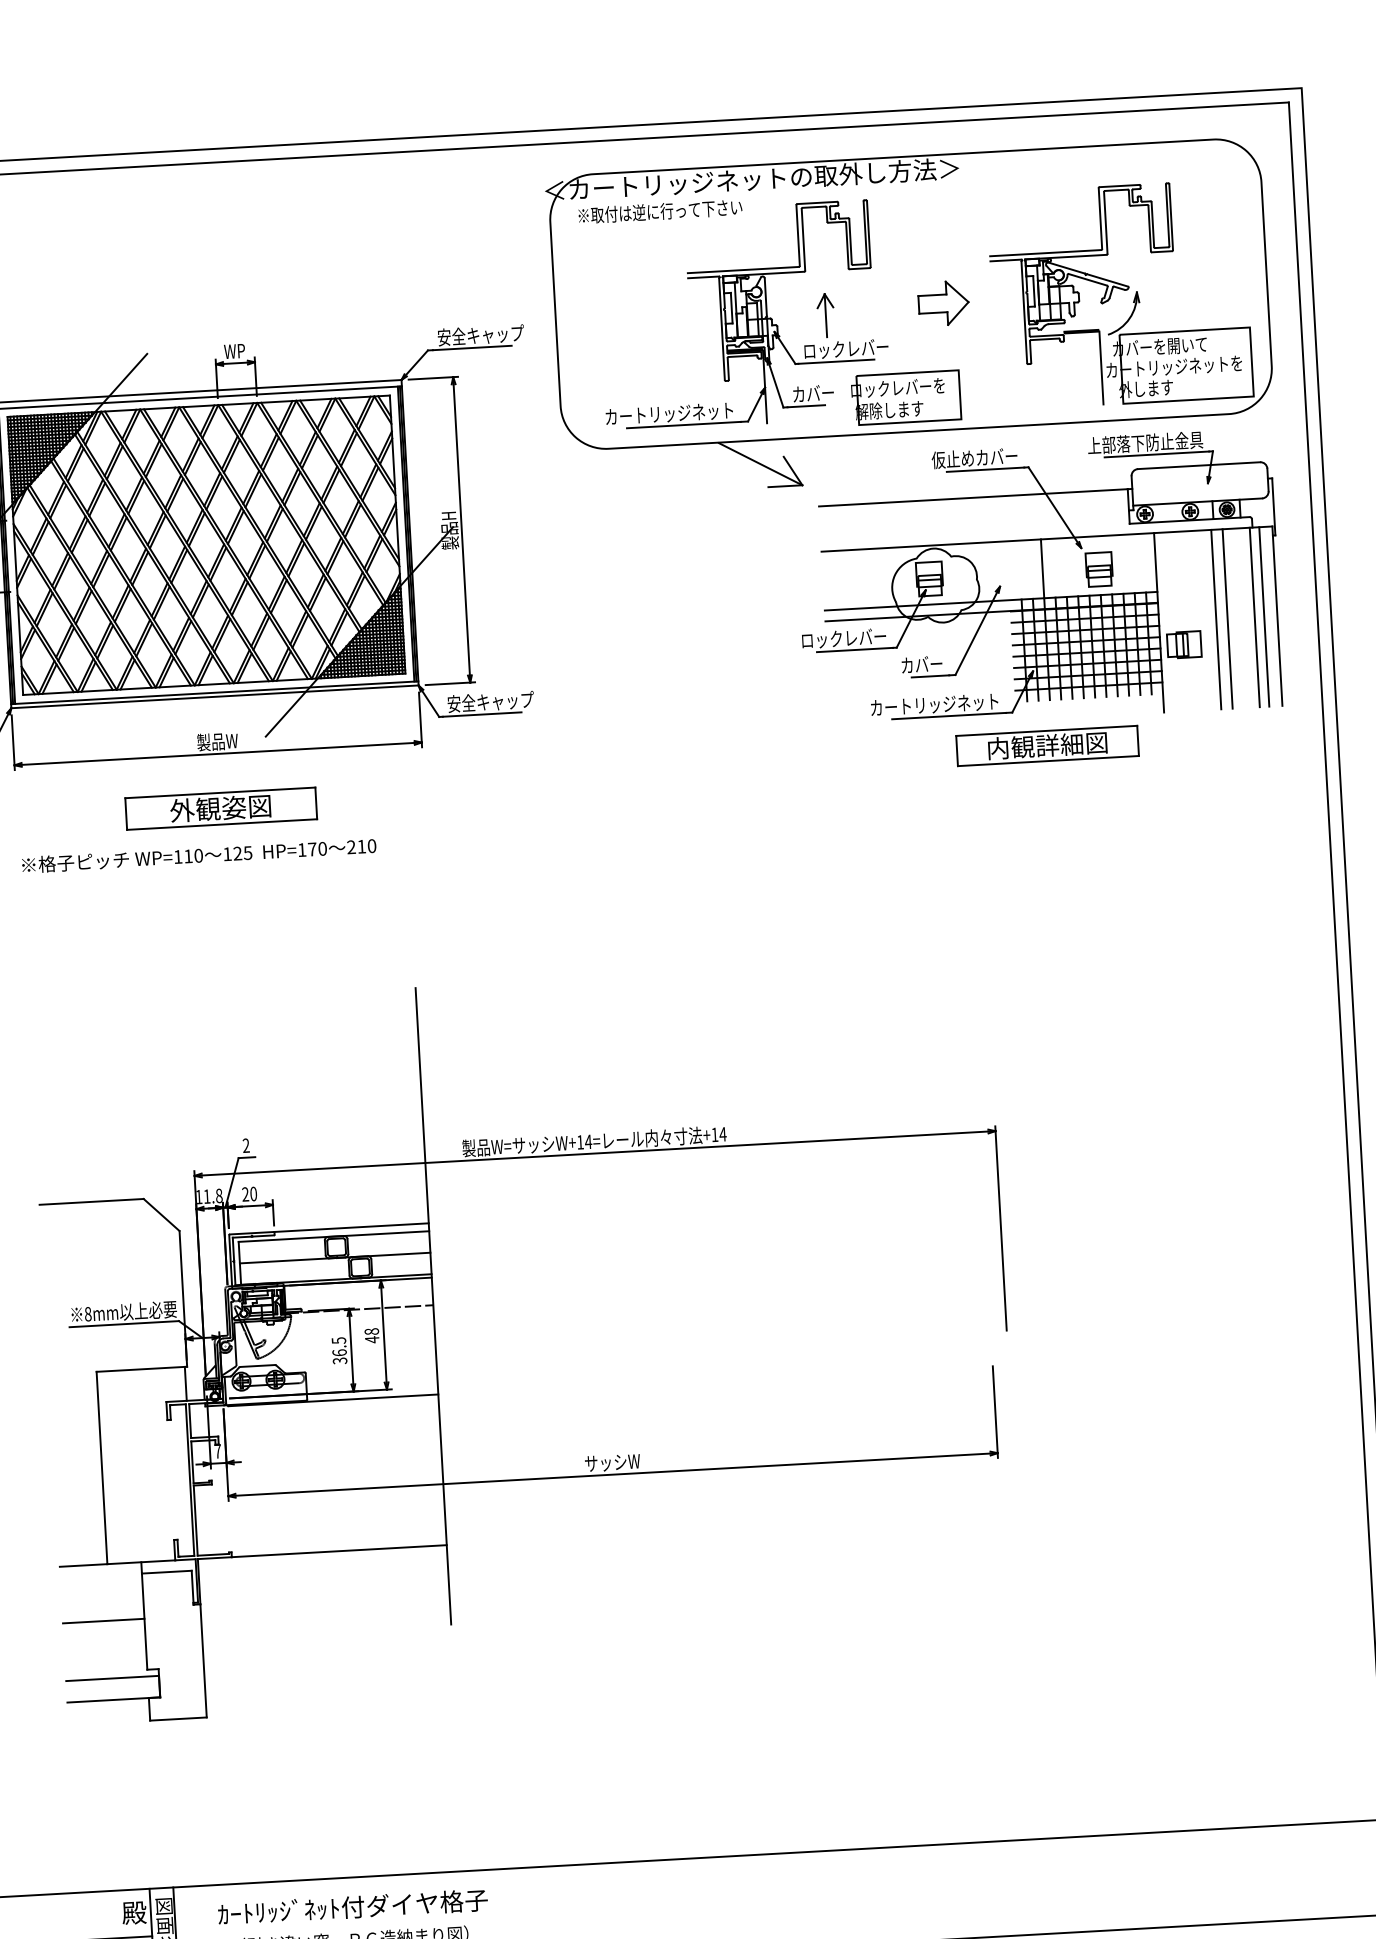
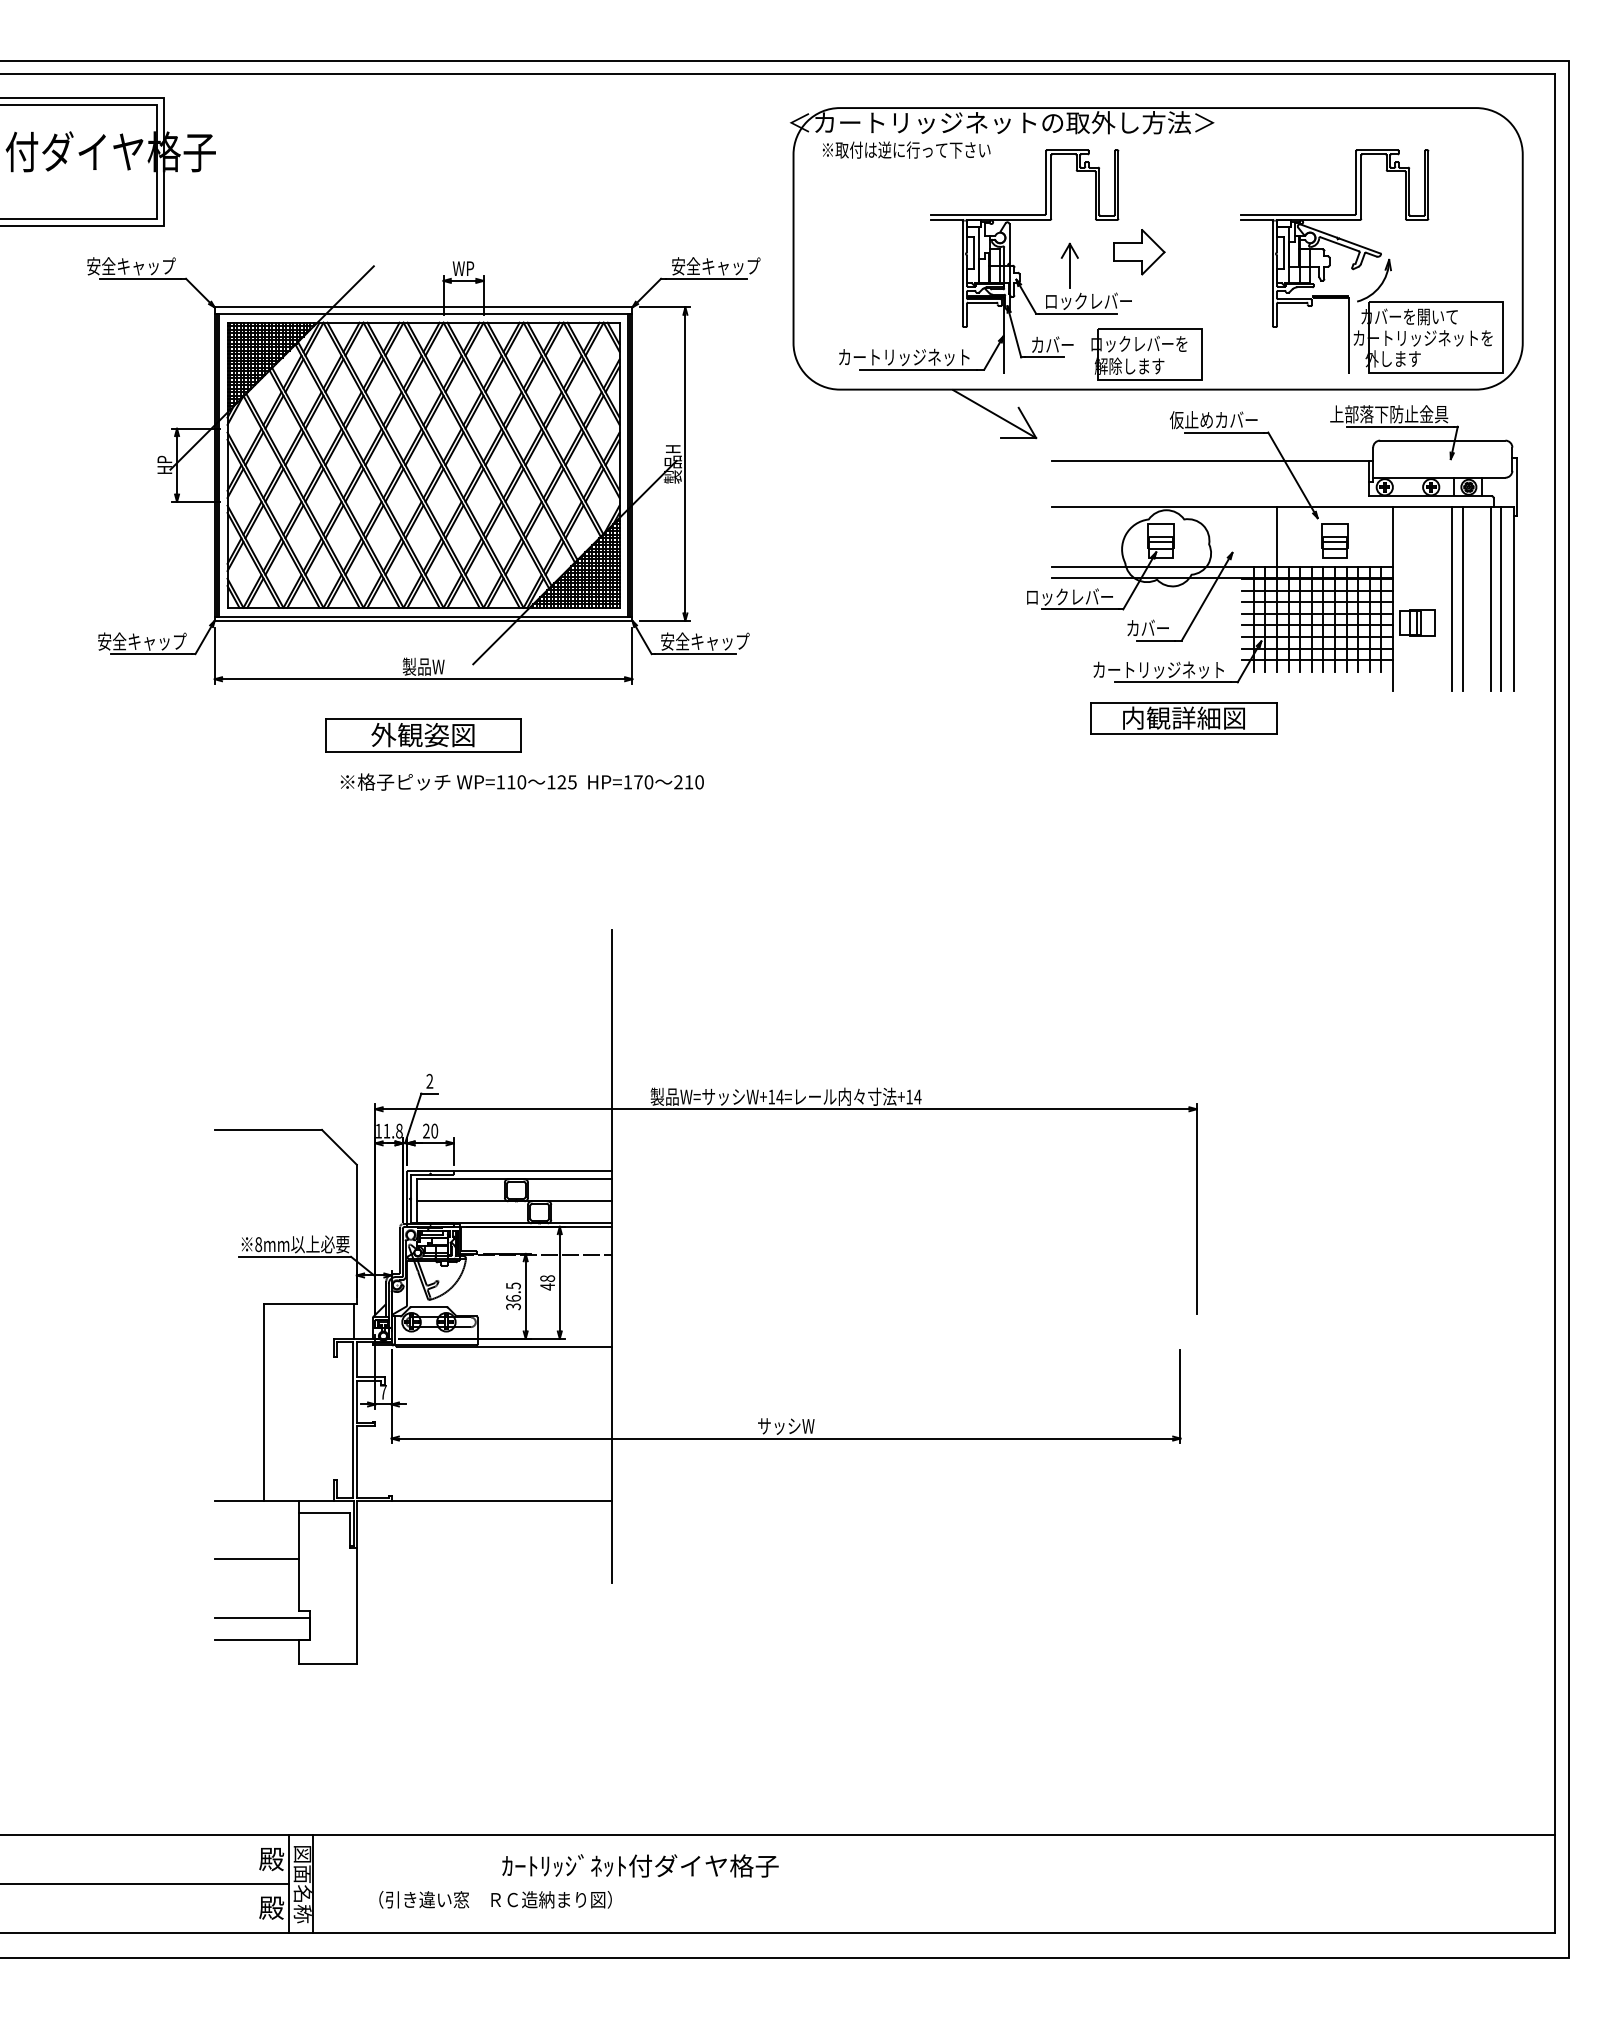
part: (944, 303) -> (1139, 252), moved
part: (1047, 745) -> (1183, 718), moved
text: (198, 855) -> (521, 781), moved
text: (352, 1906) -> (640, 1865), moved

